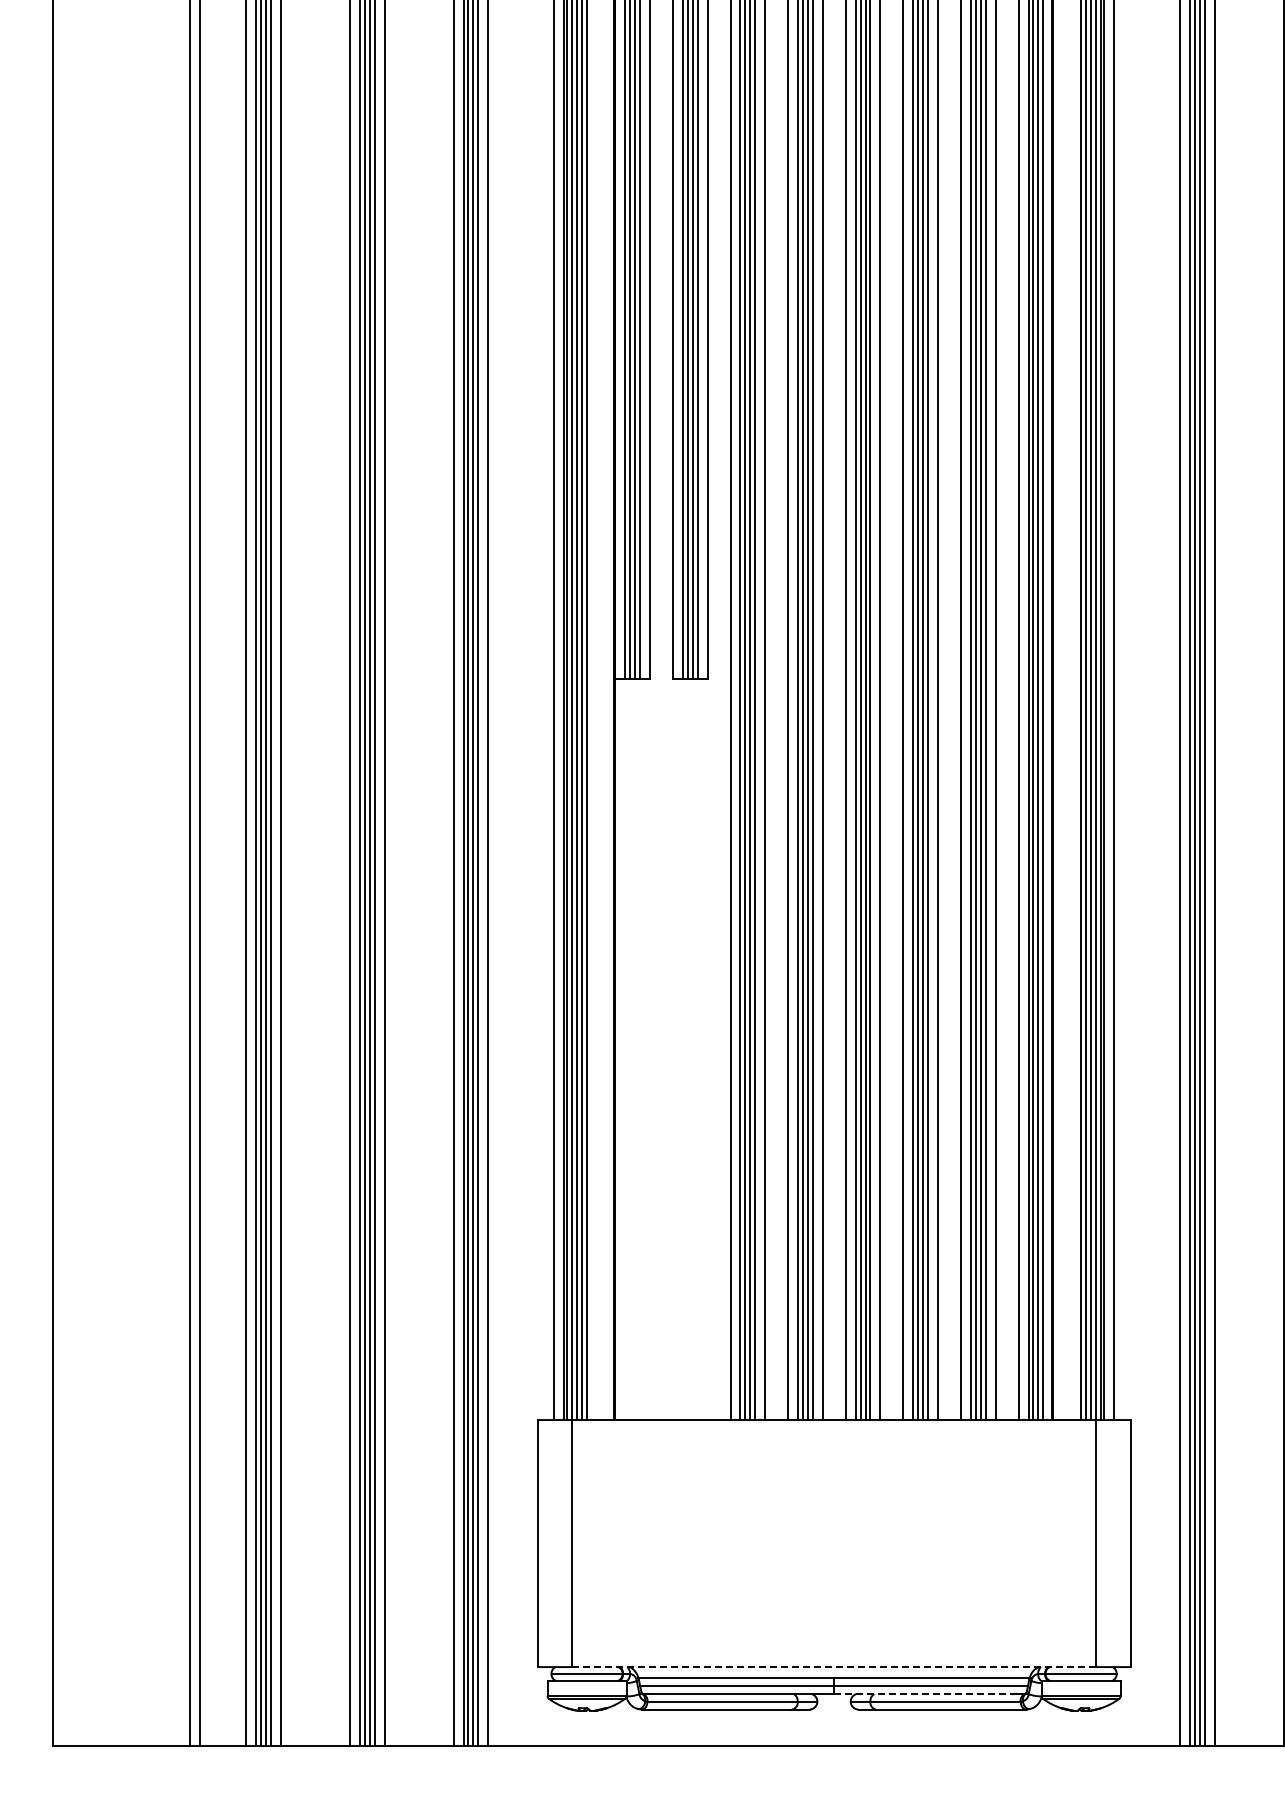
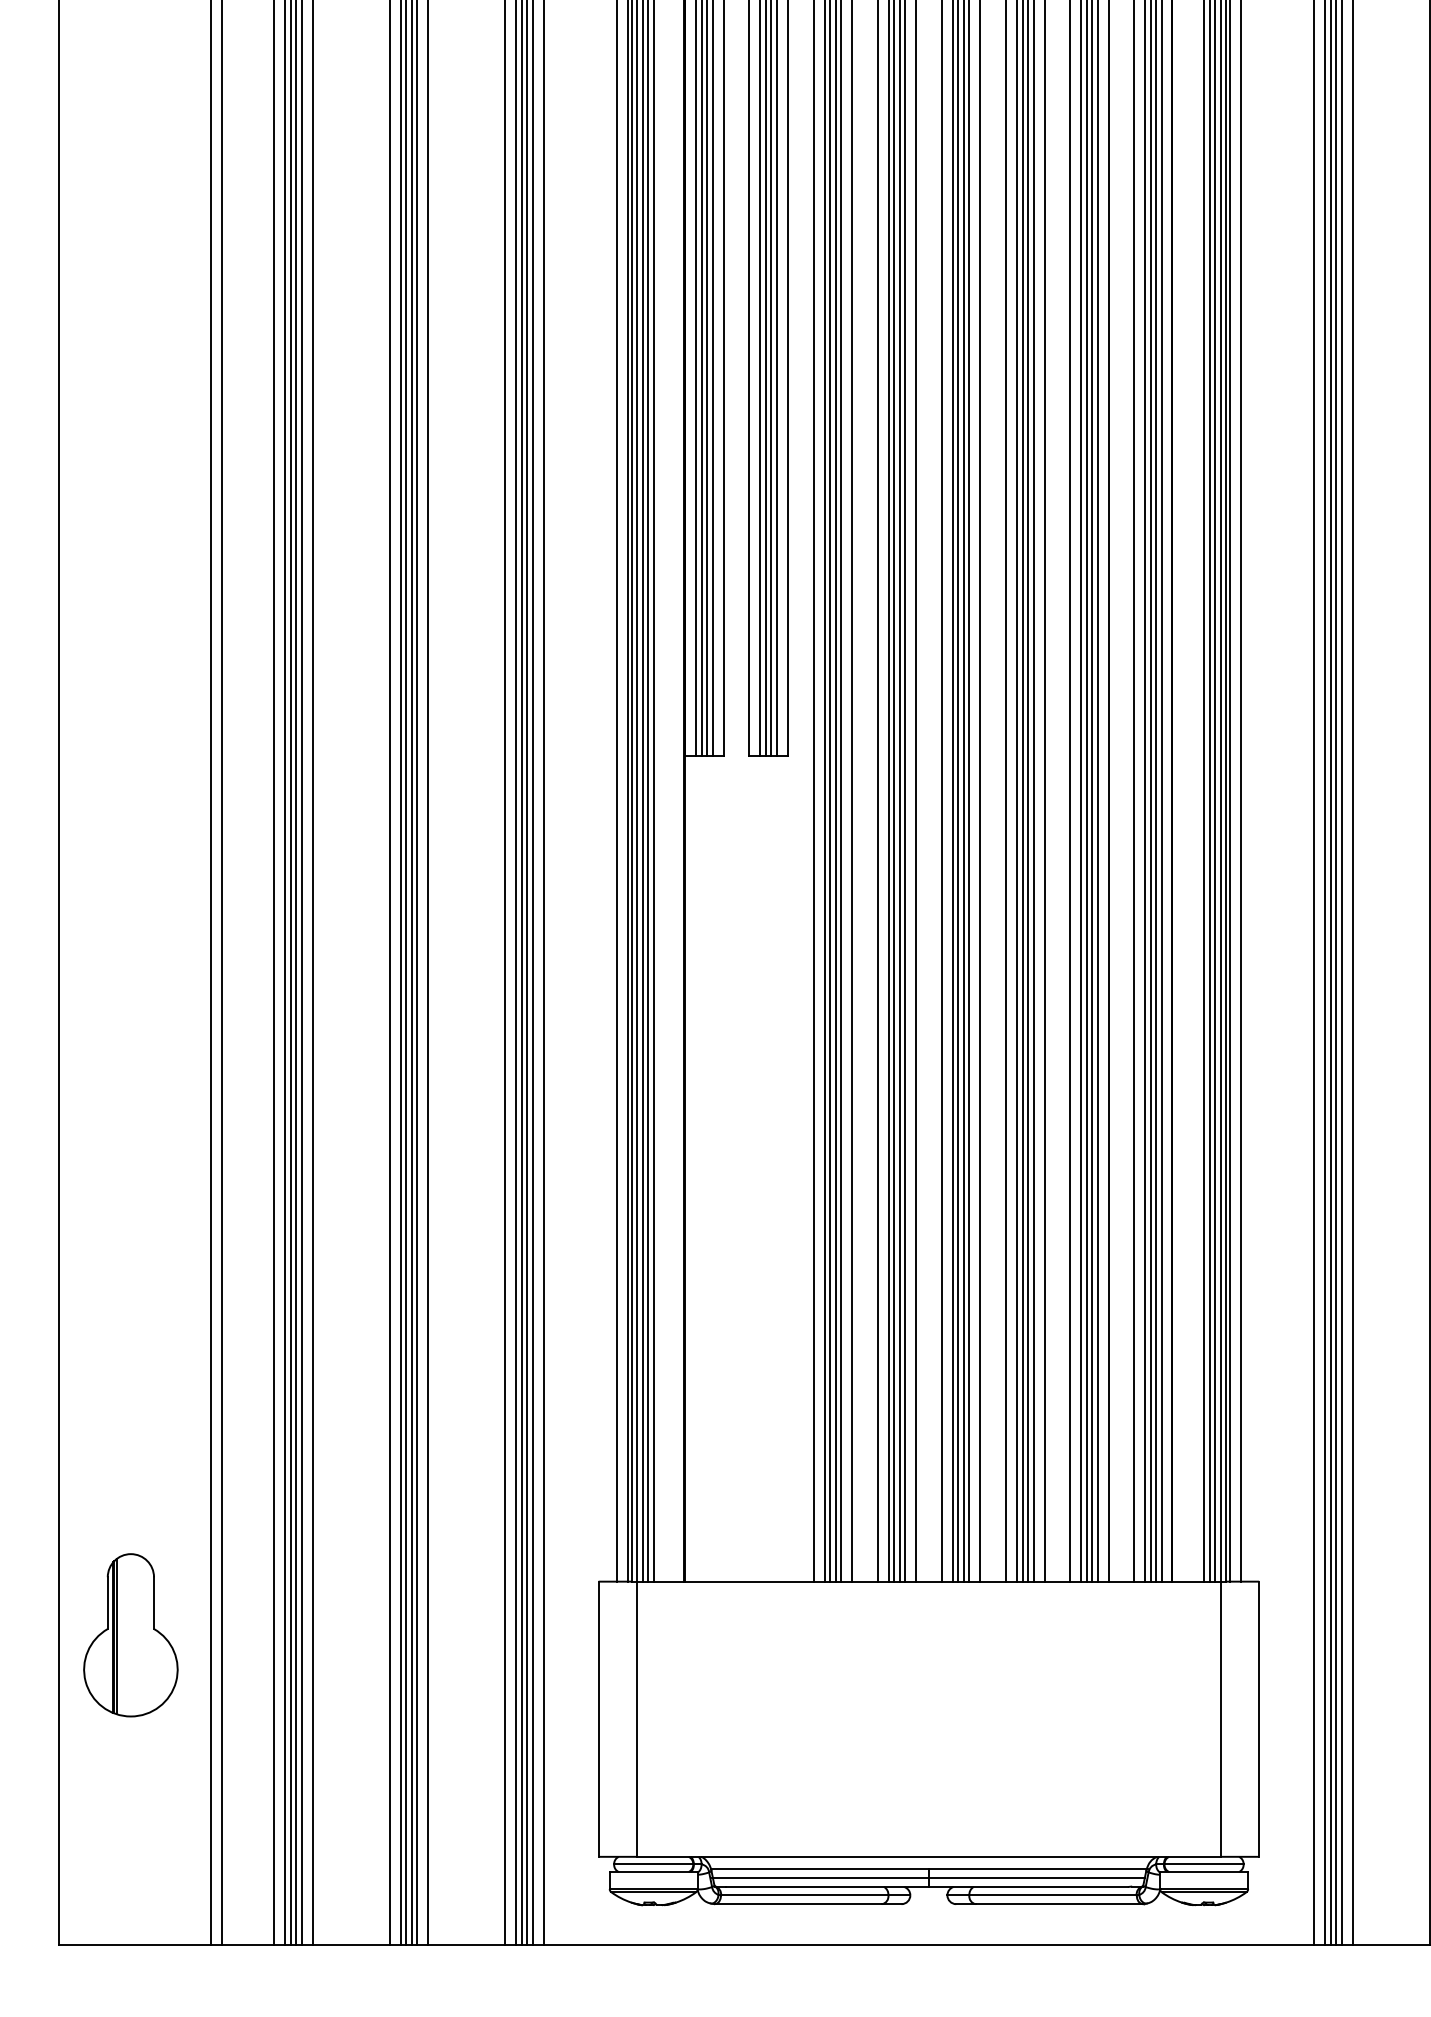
part: (117, 1467) -> (130, 1634), added
line: (833, 1667) -> (928, 1857), dashed -> solid
line: (924, 1694) -> (1029, 1887), dashed -> solid

